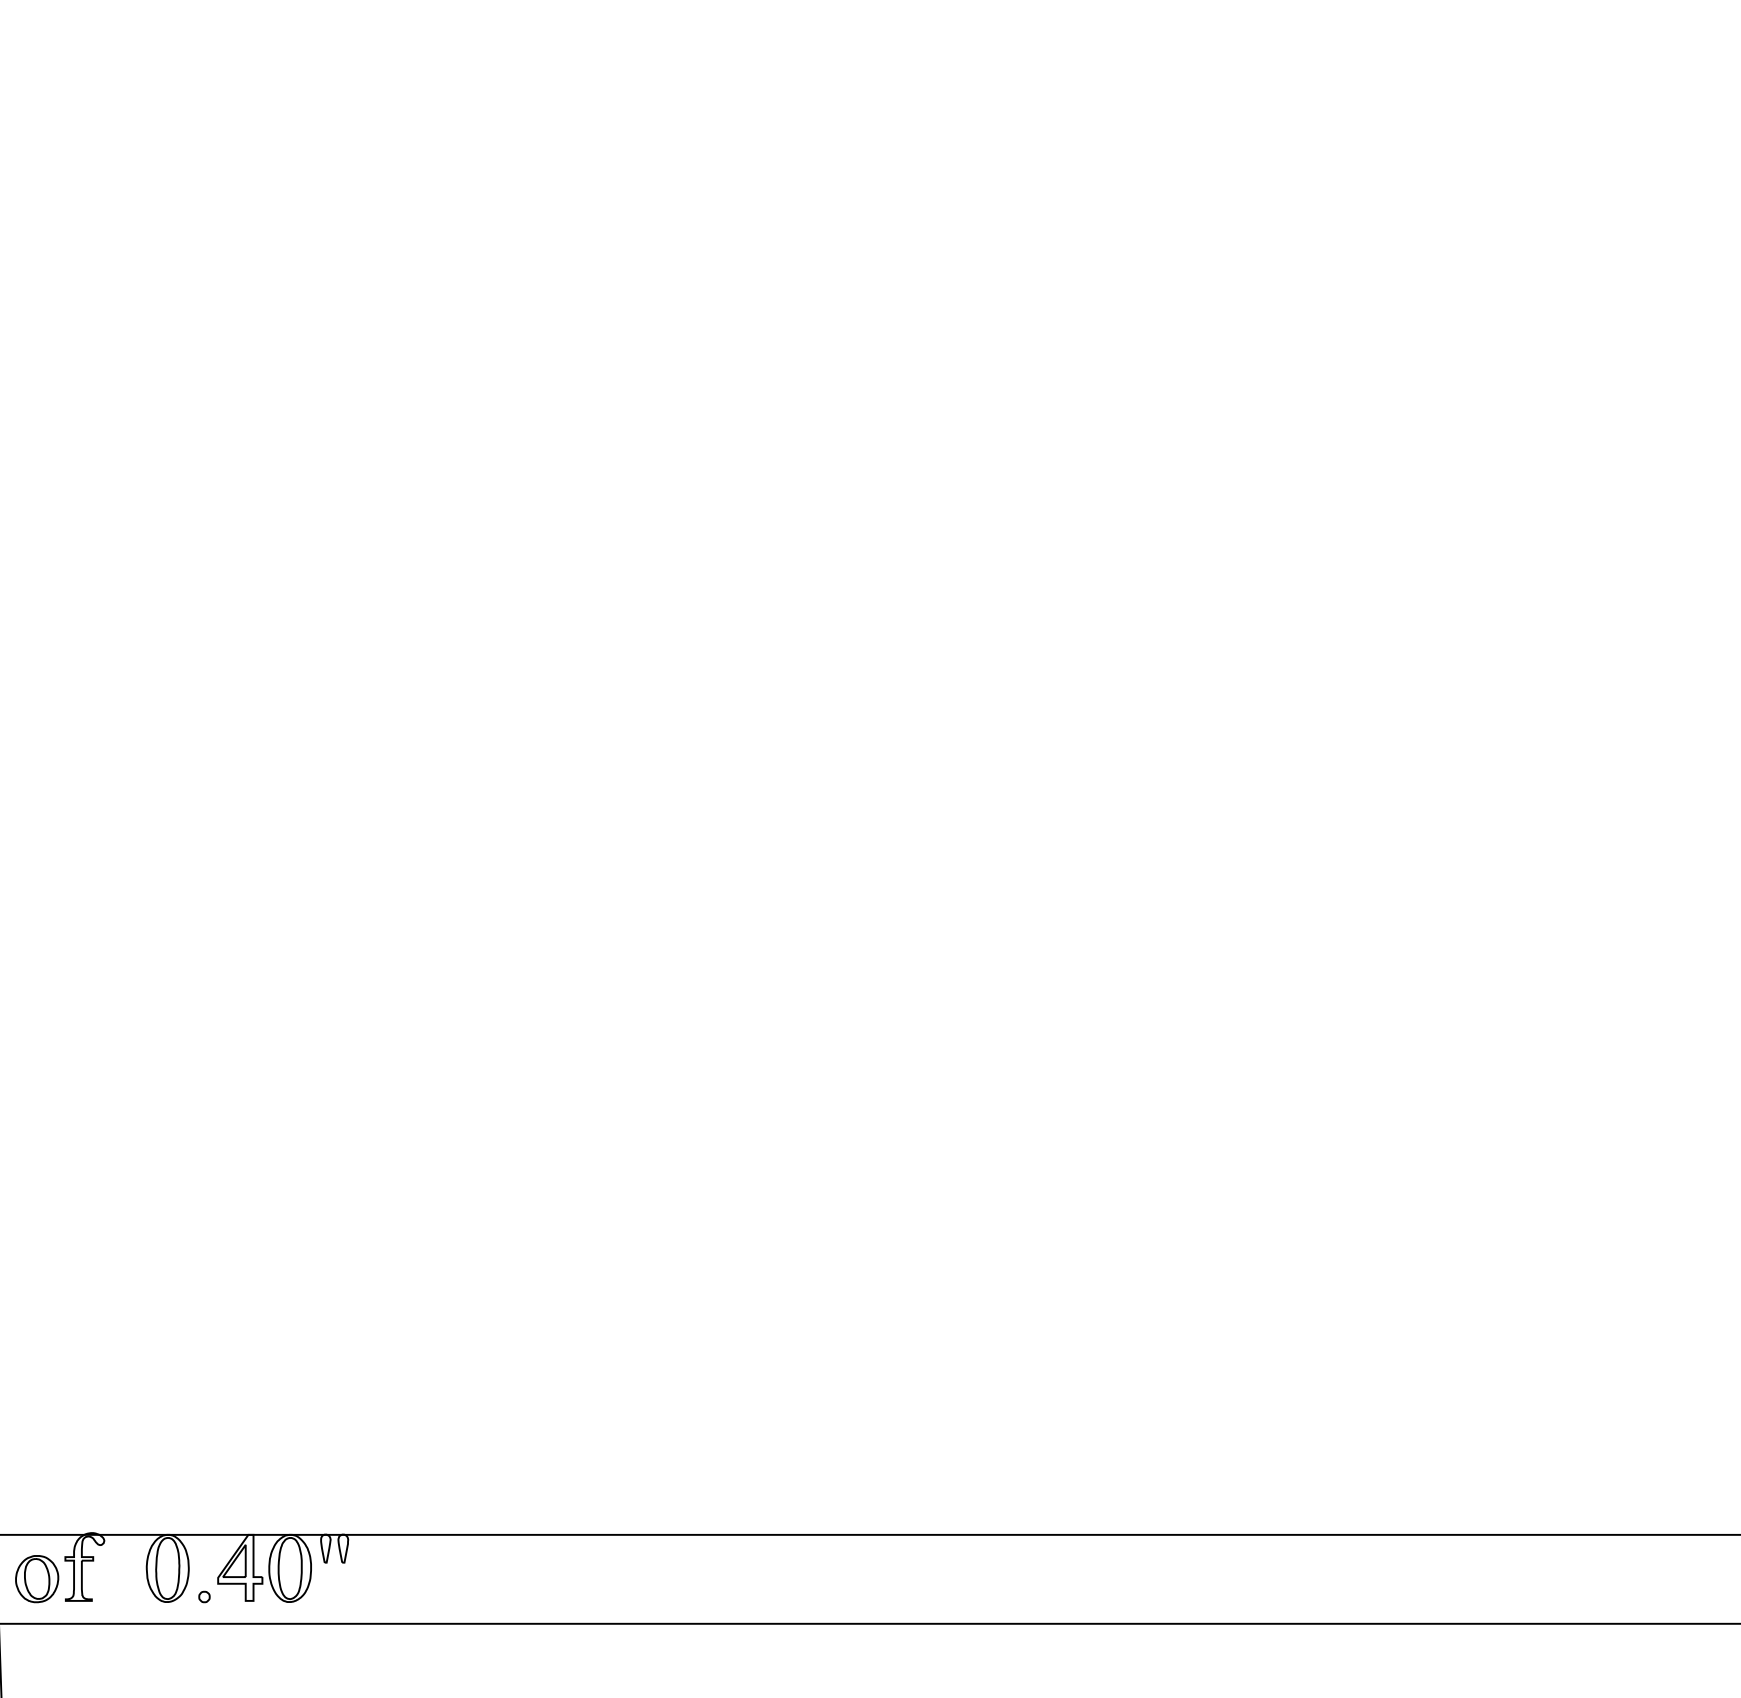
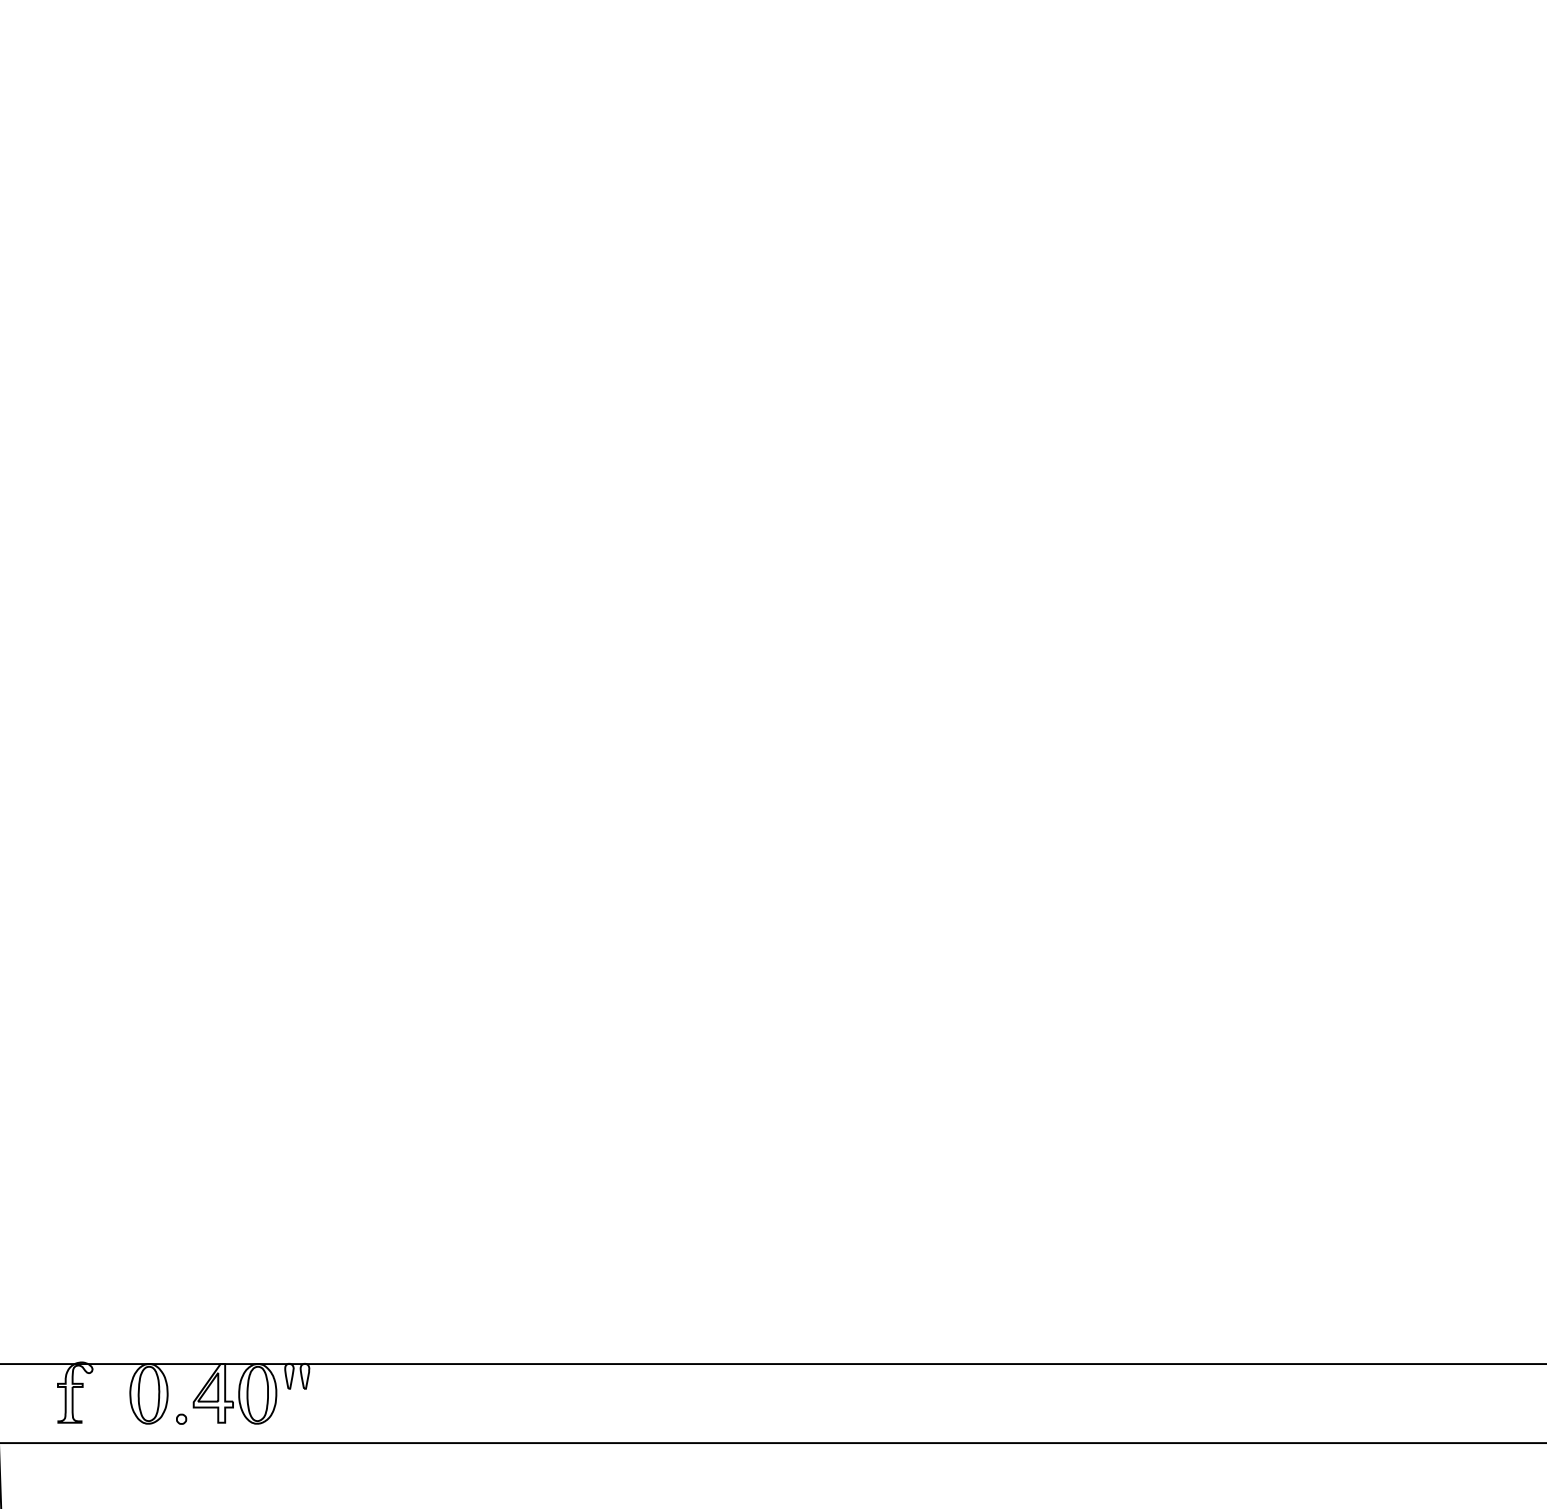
part: (36, 1578) -> (32, 1402), removed

